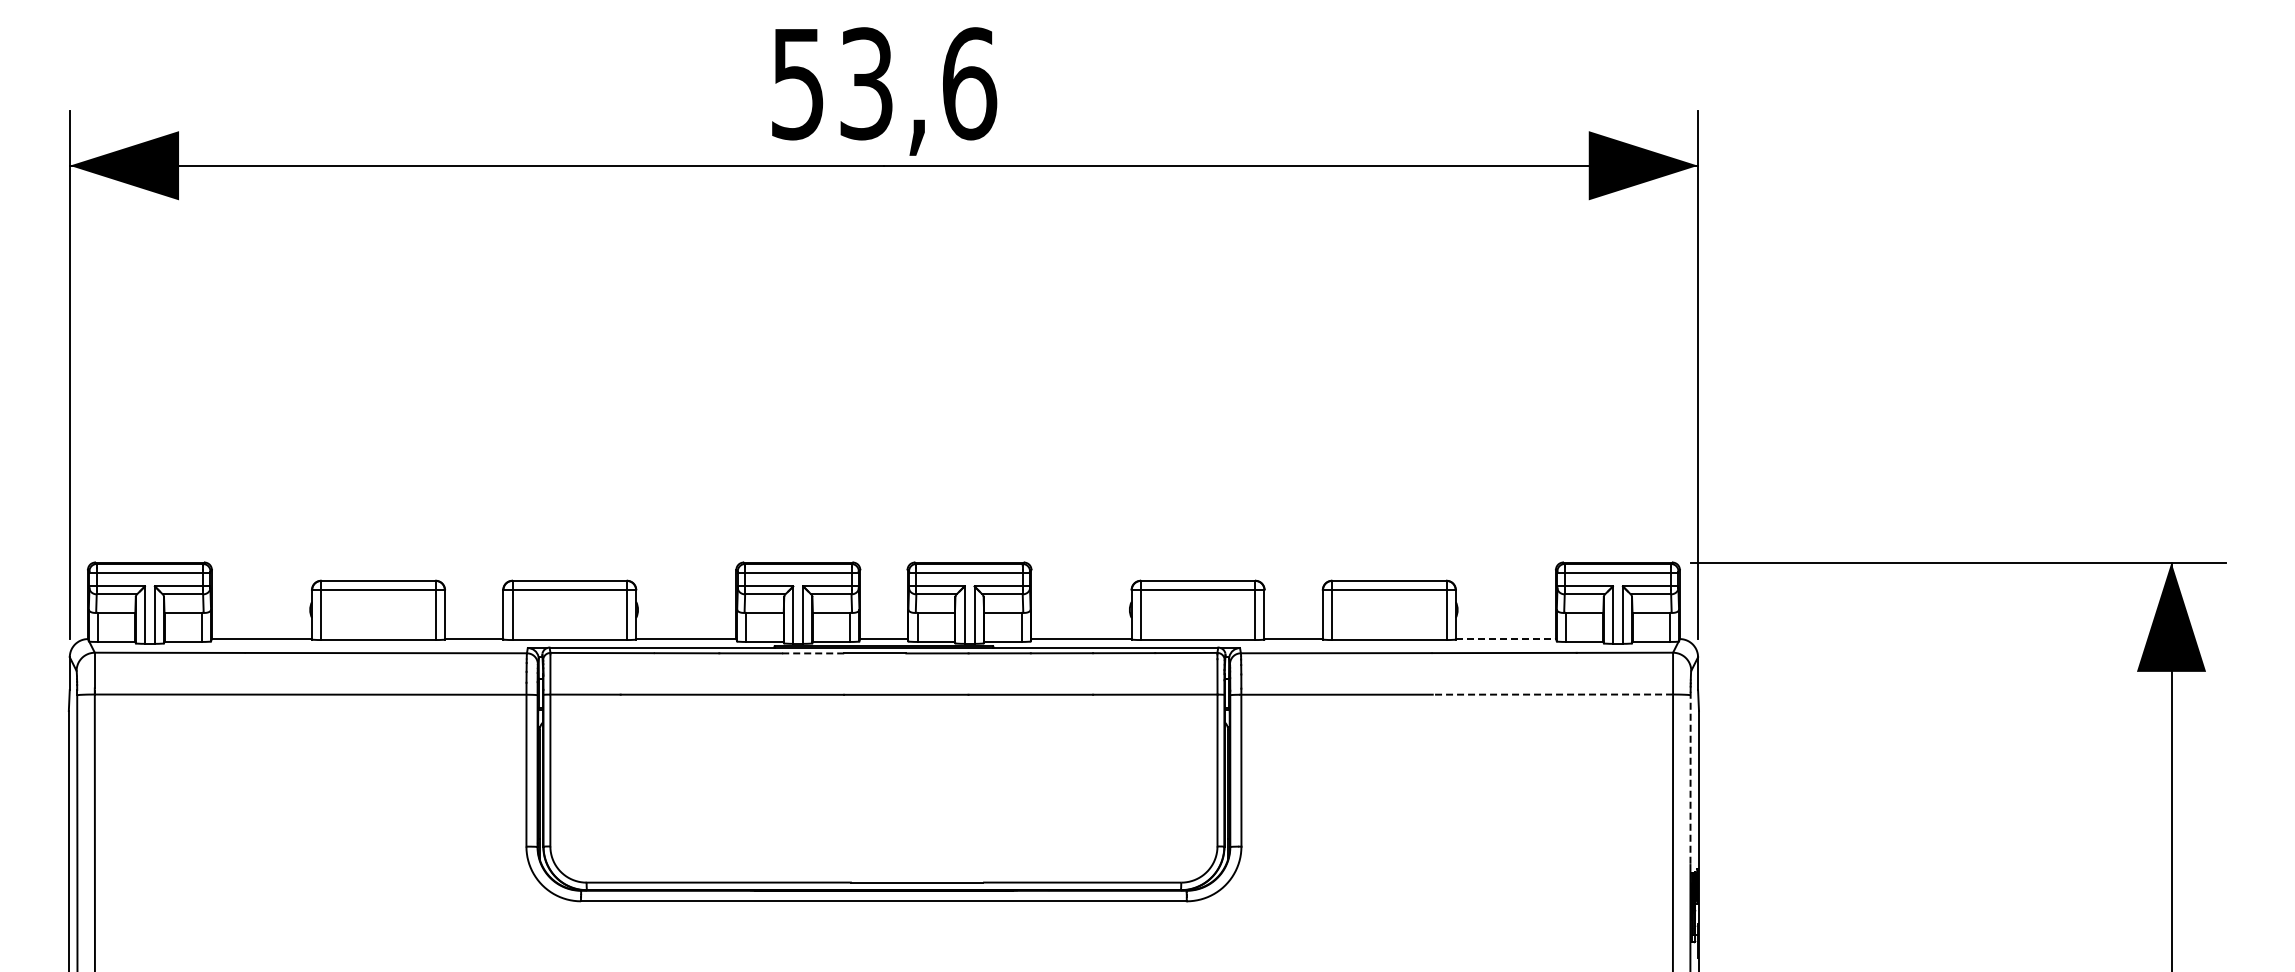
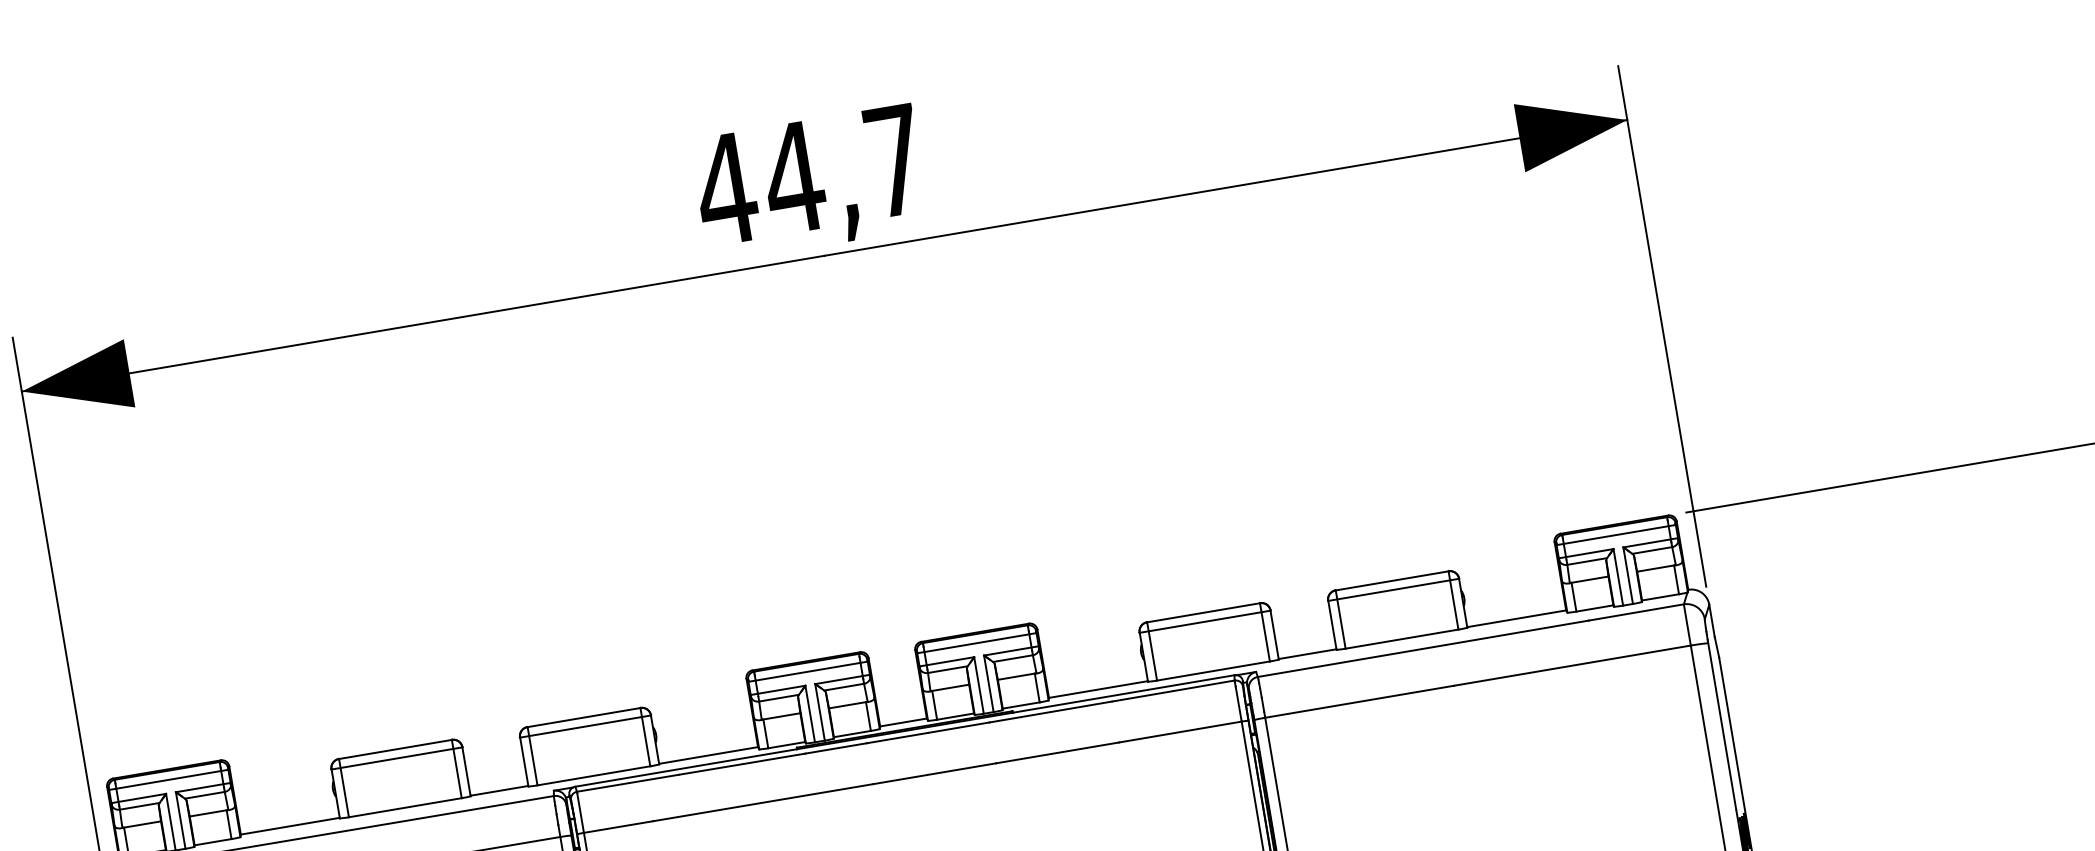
text: (883, 83) -> (810, 174), 53,6 -> 44,7
line: (1506, 639) -> (1517, 619), dashed -> solid
line: (813, 653) -> (836, 748), dashed -> solid
line: (1552, 694) -> (1571, 665), dashed -> solid
line: (1690, 778) -> (1722, 725), dashed -> solid

